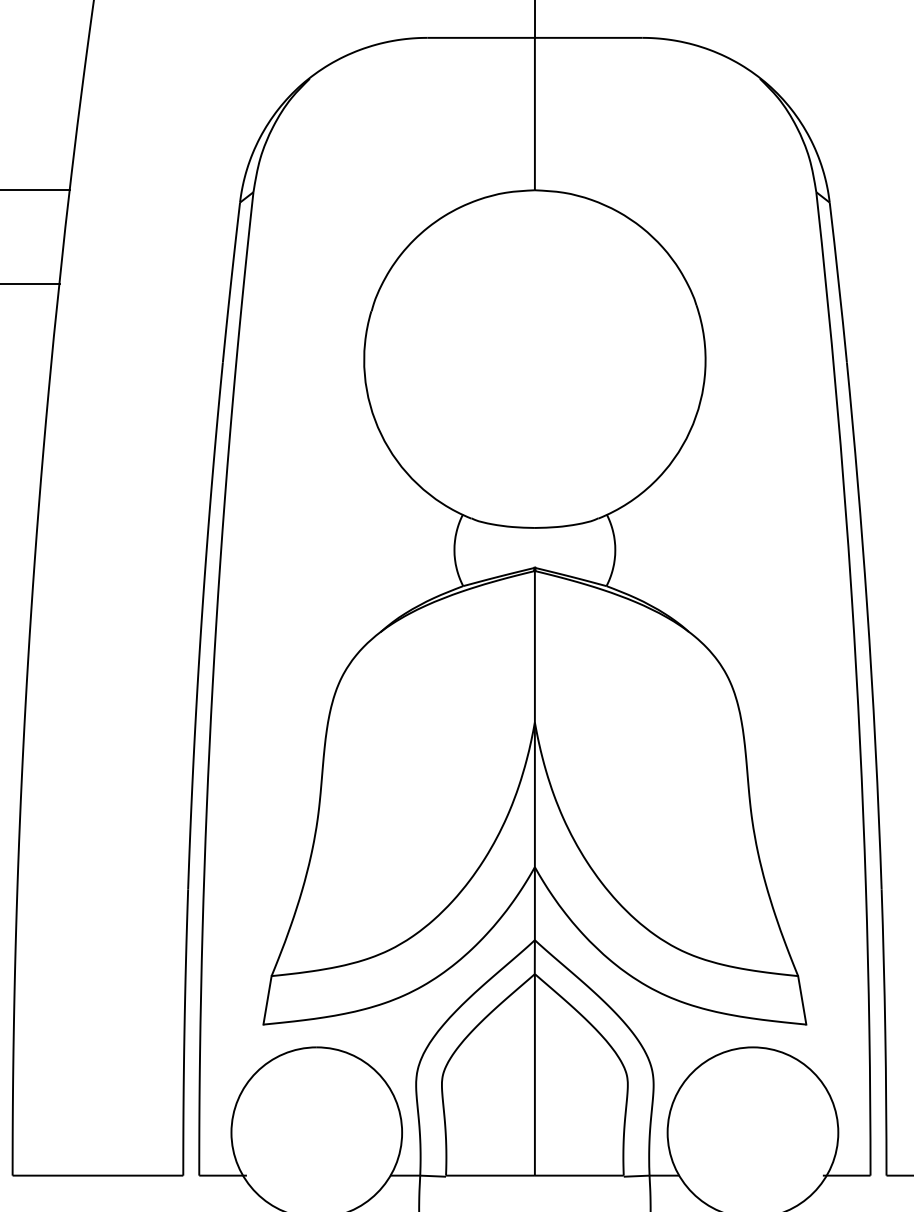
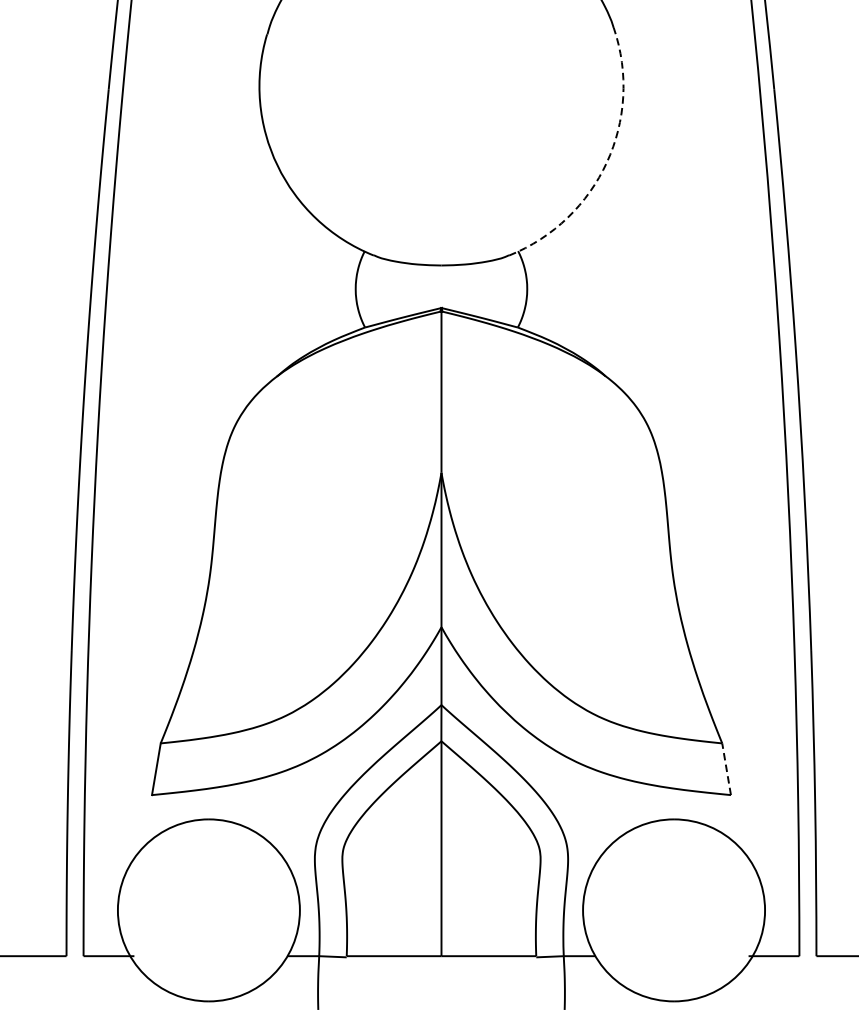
arc: (689, 431) -> (606, 162), solid -> dashed
line: (802, 1000) -> (726, 769), solid -> dashed

